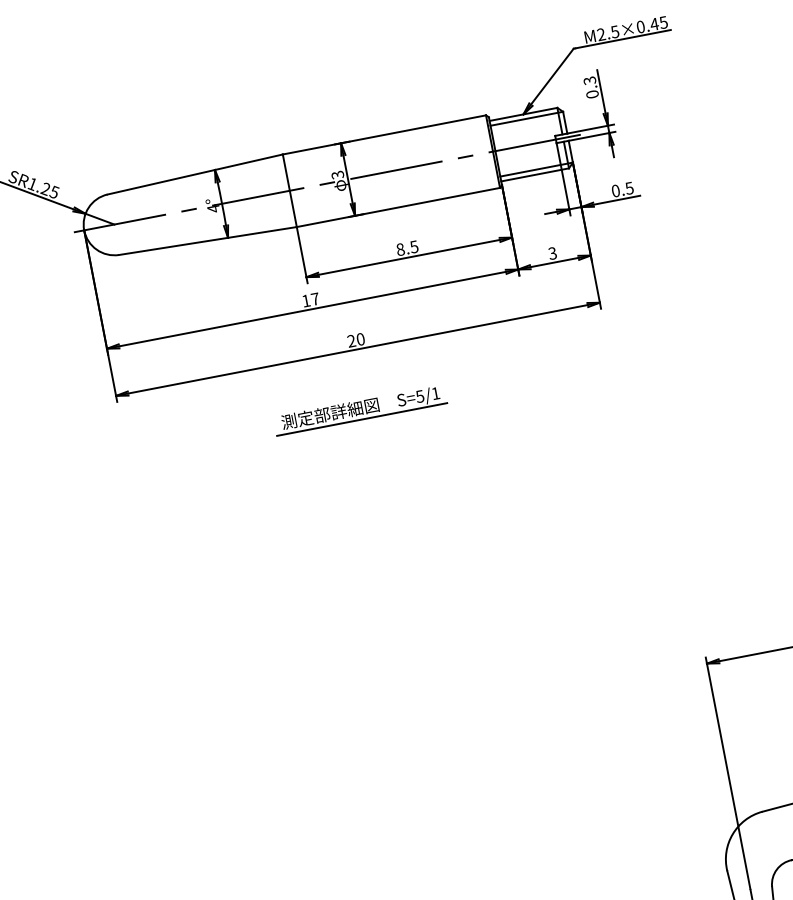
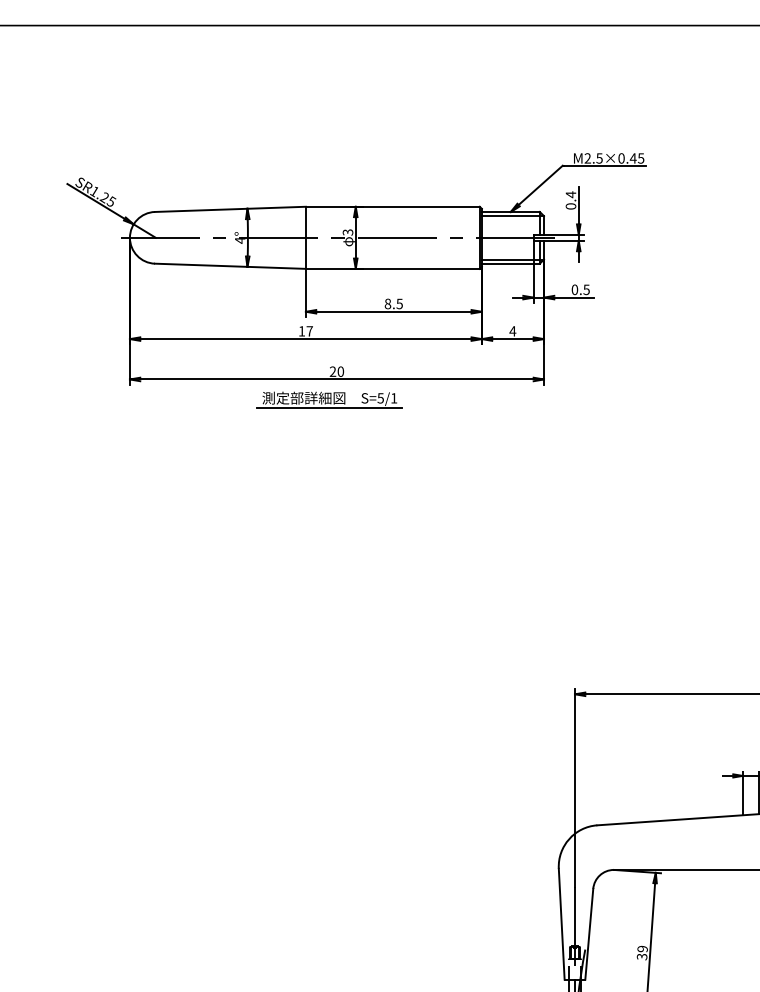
text: (589, 80) -> (570, 194), 0.3 -> 0.4
text: (552, 253) -> (512, 331), 3 -> 4
part: (360, 409) -> (329, 399), moved

